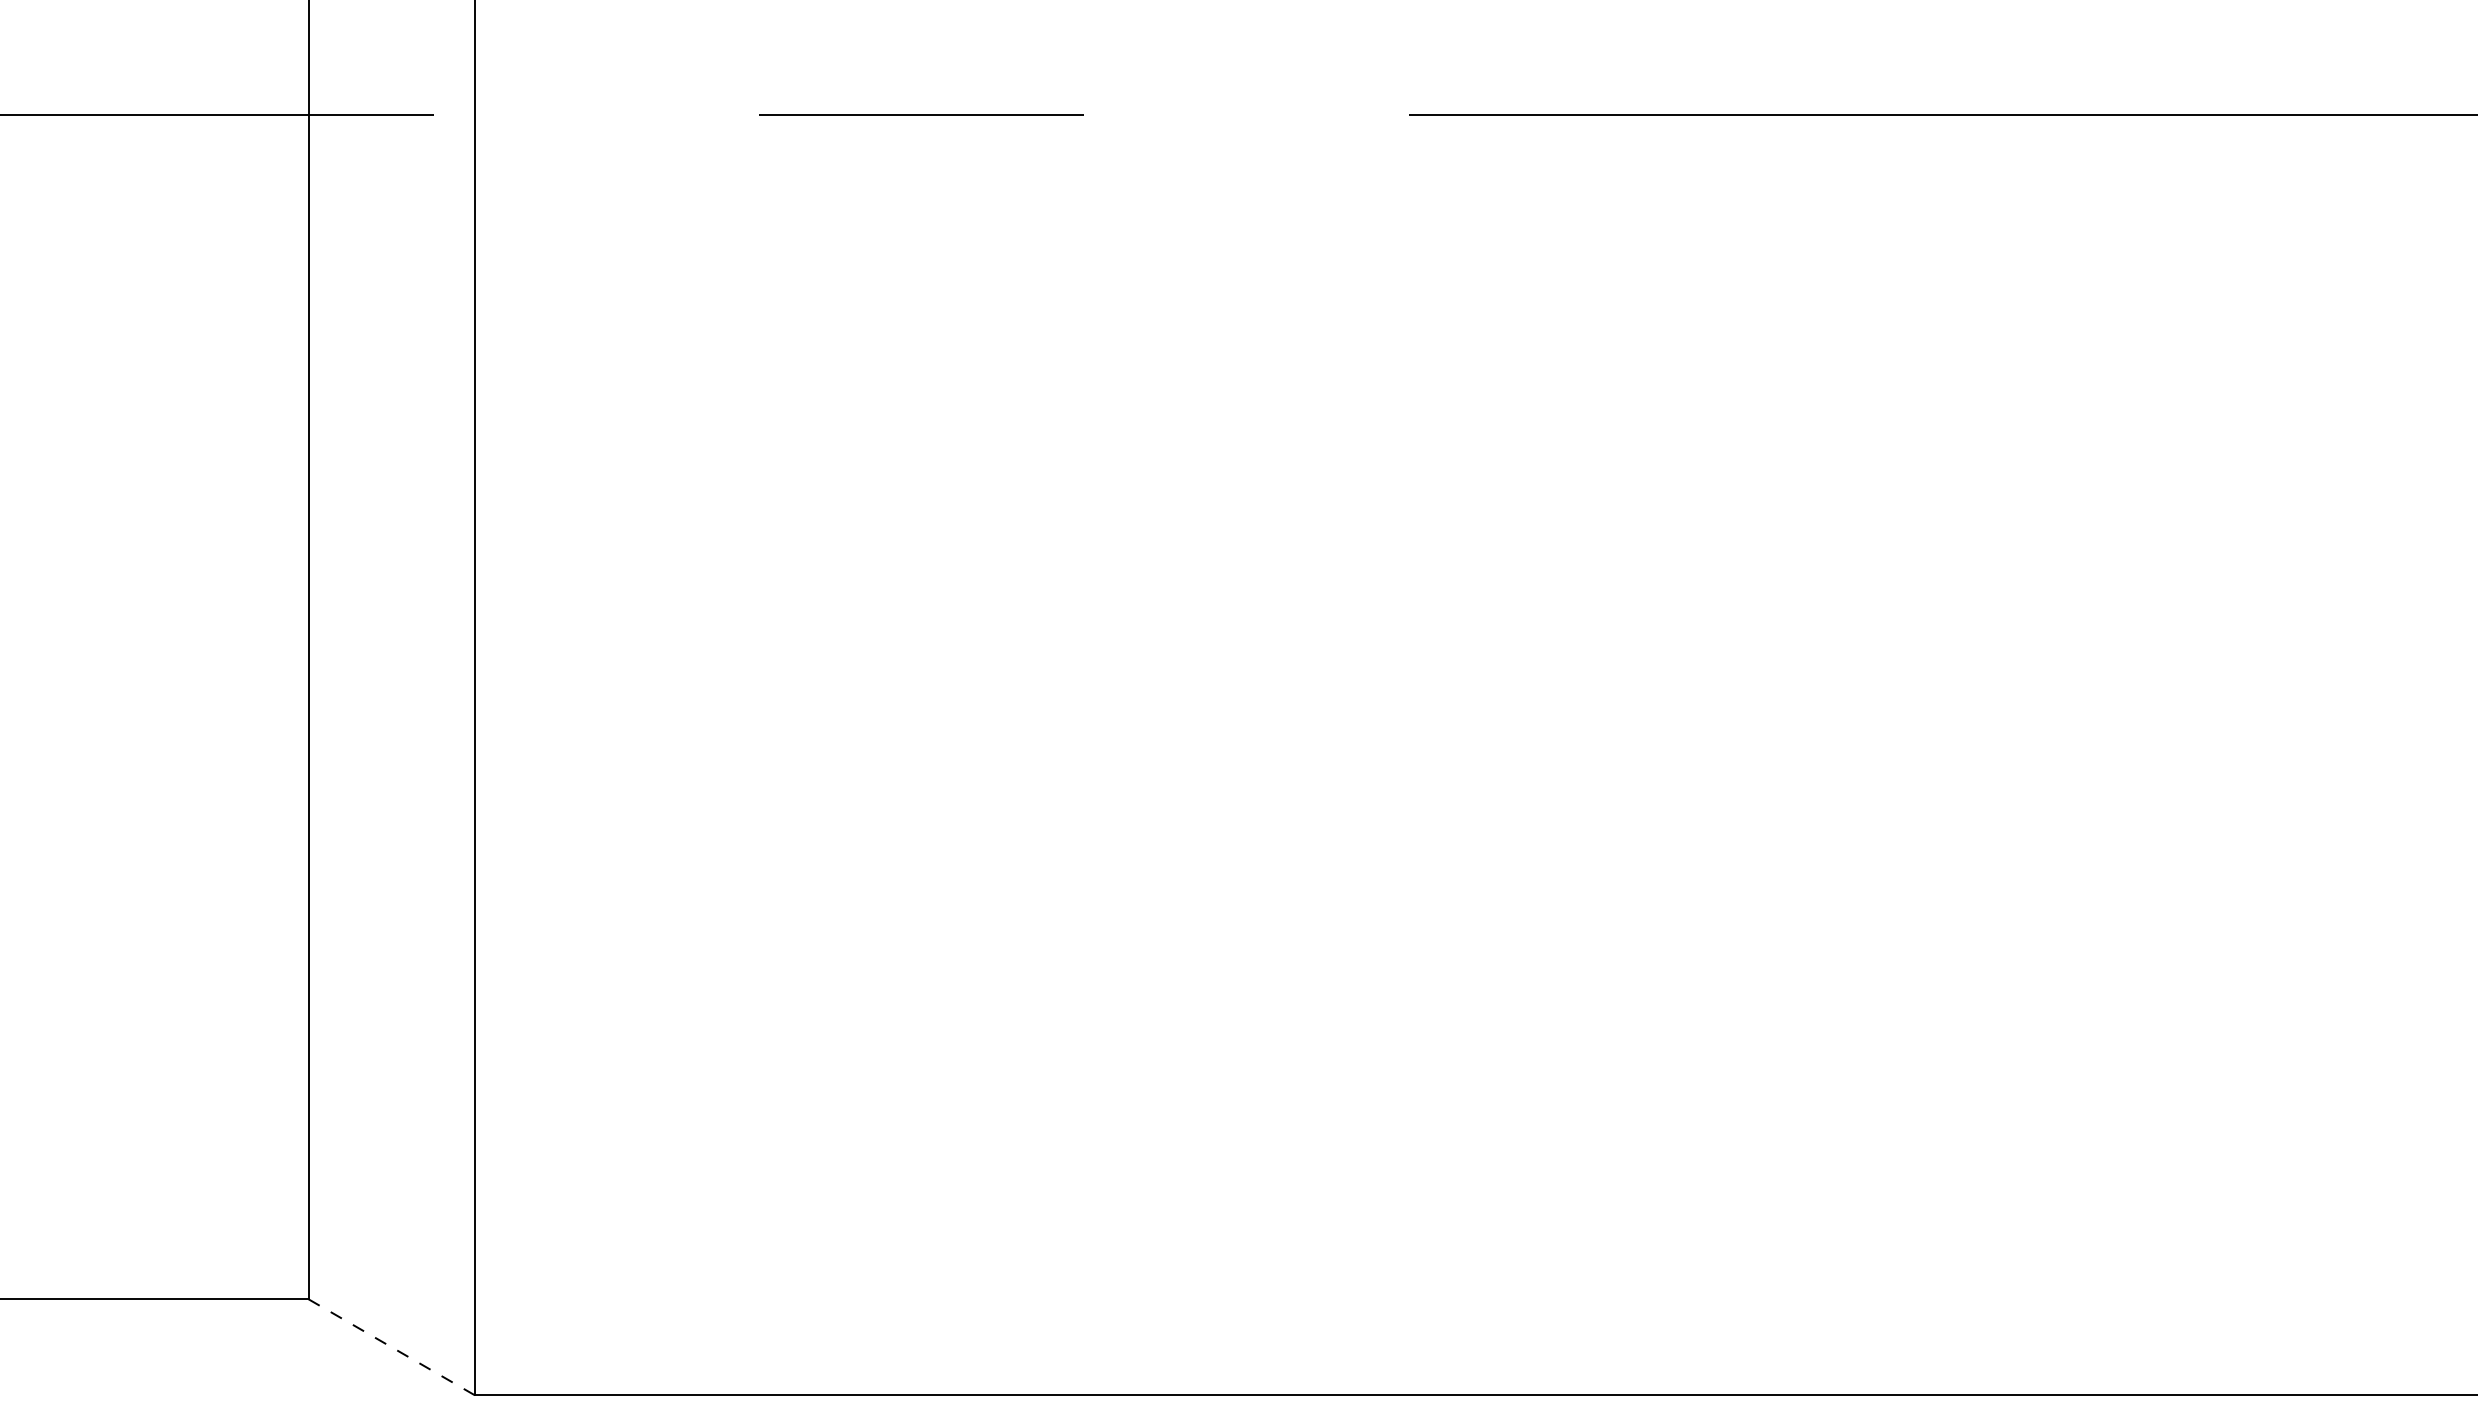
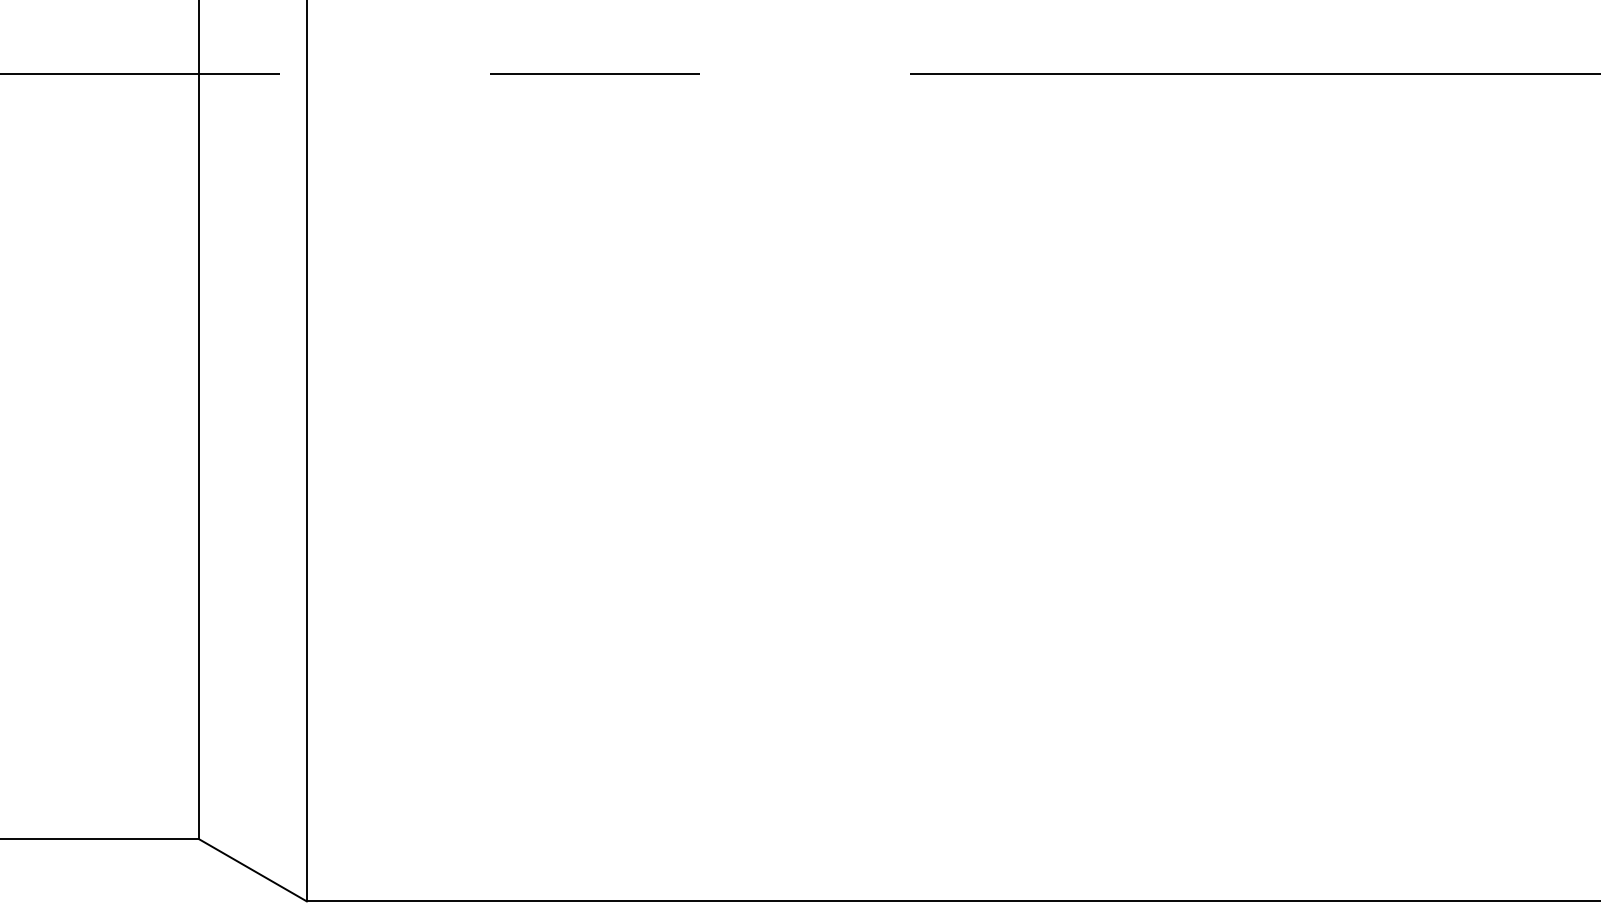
line: (392, 1347) -> (253, 870), dashed -> solid

